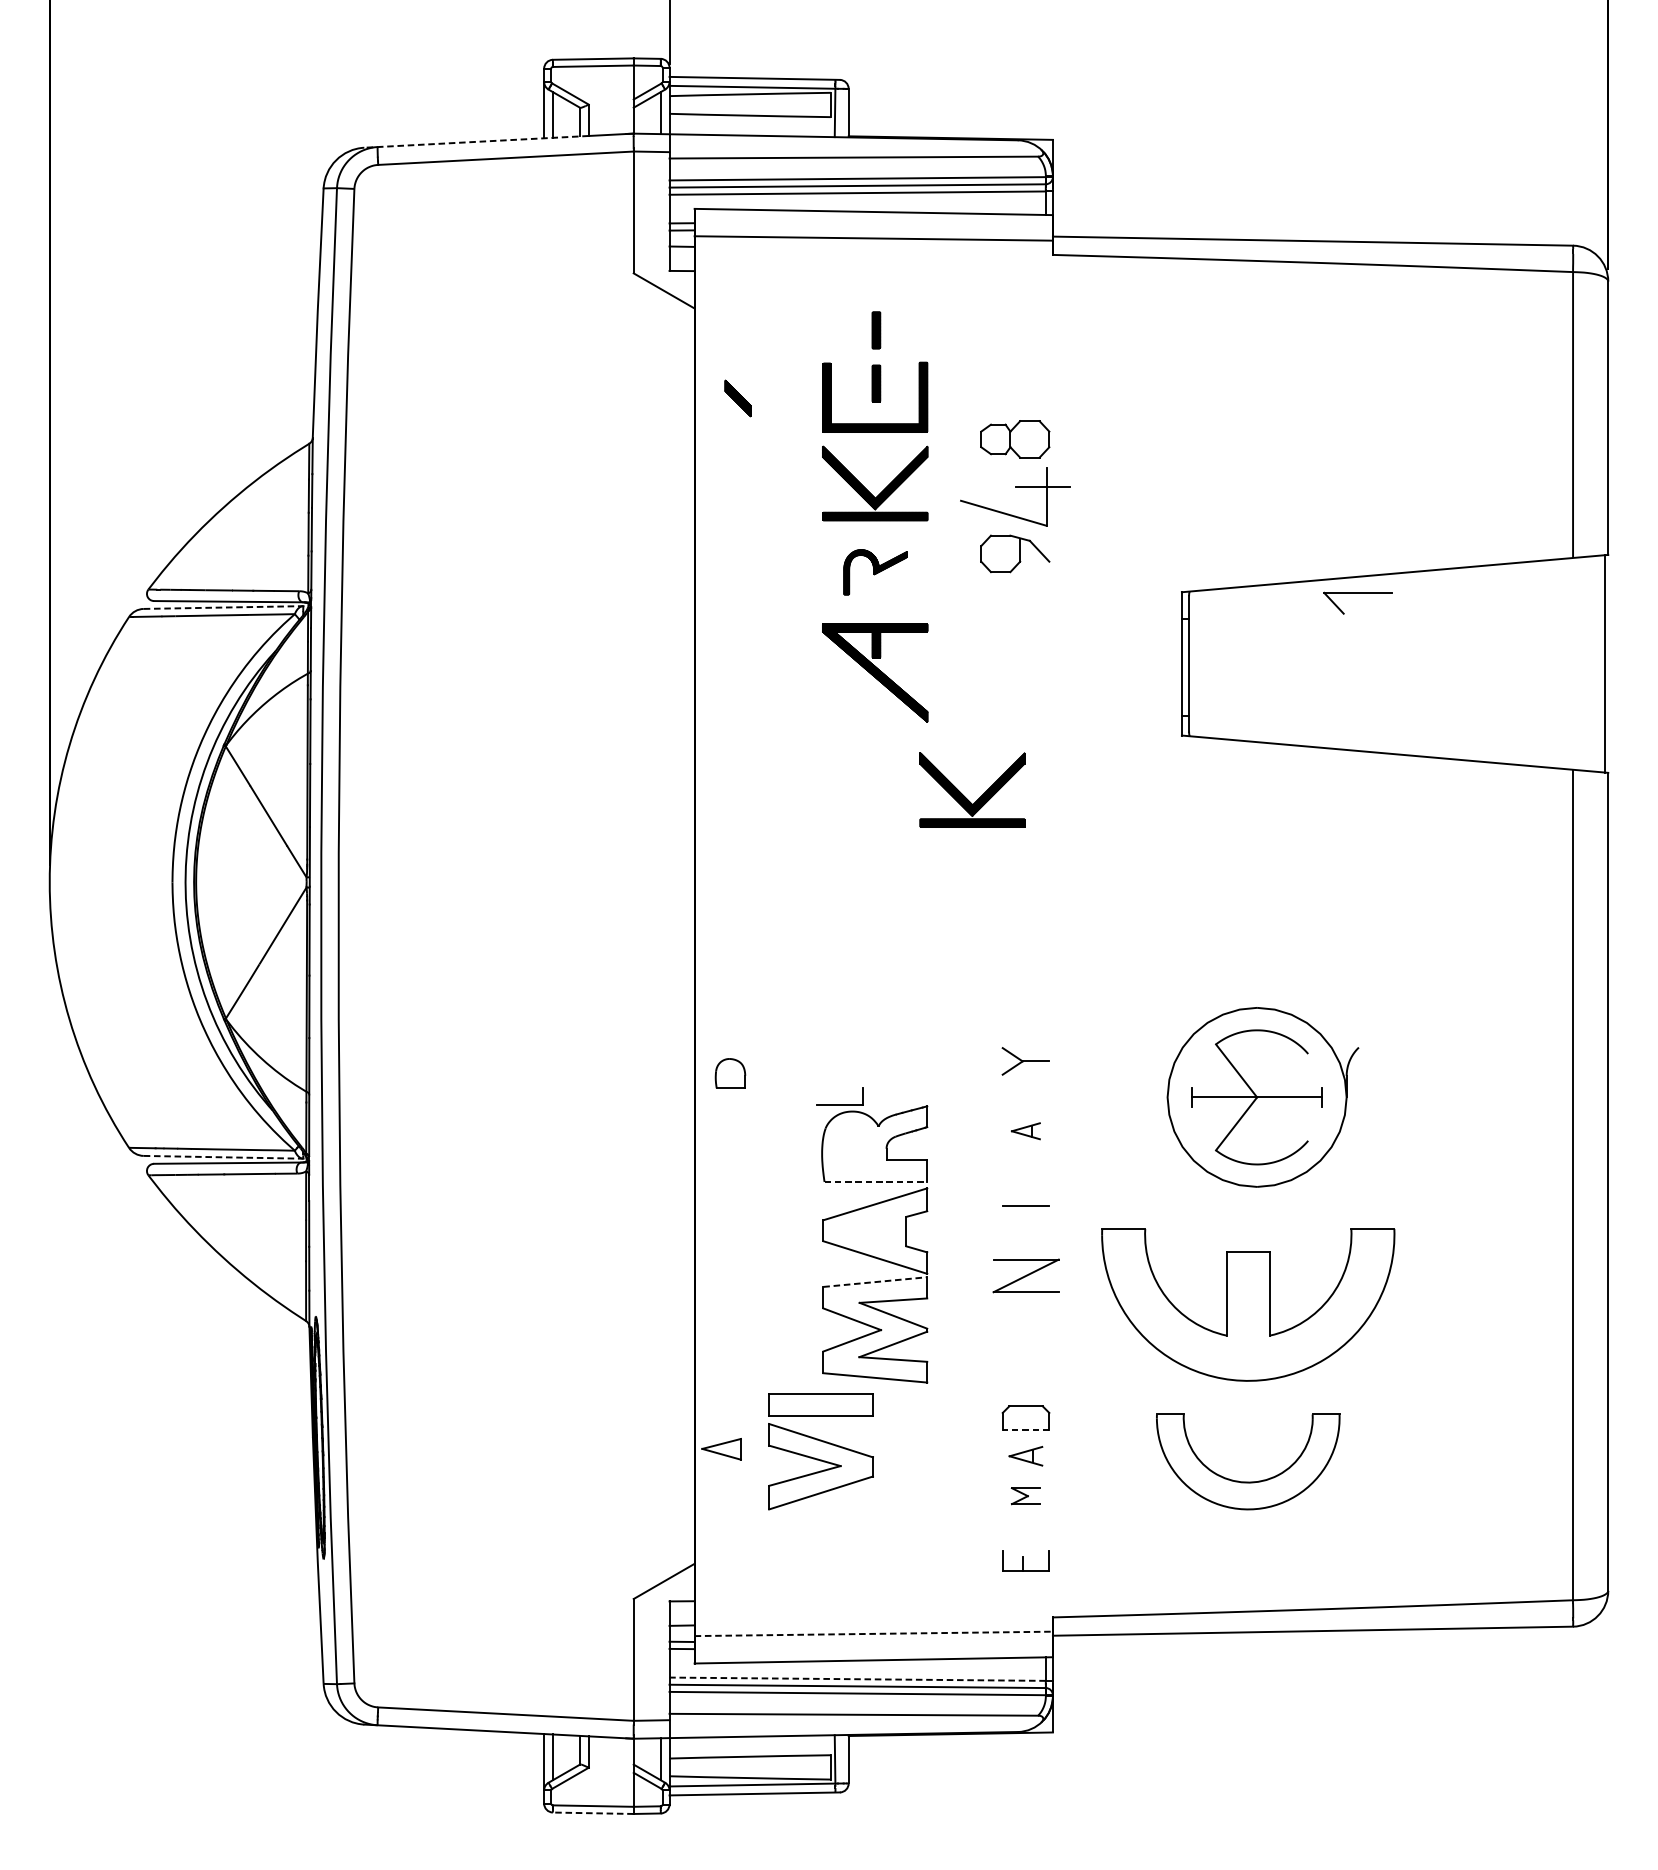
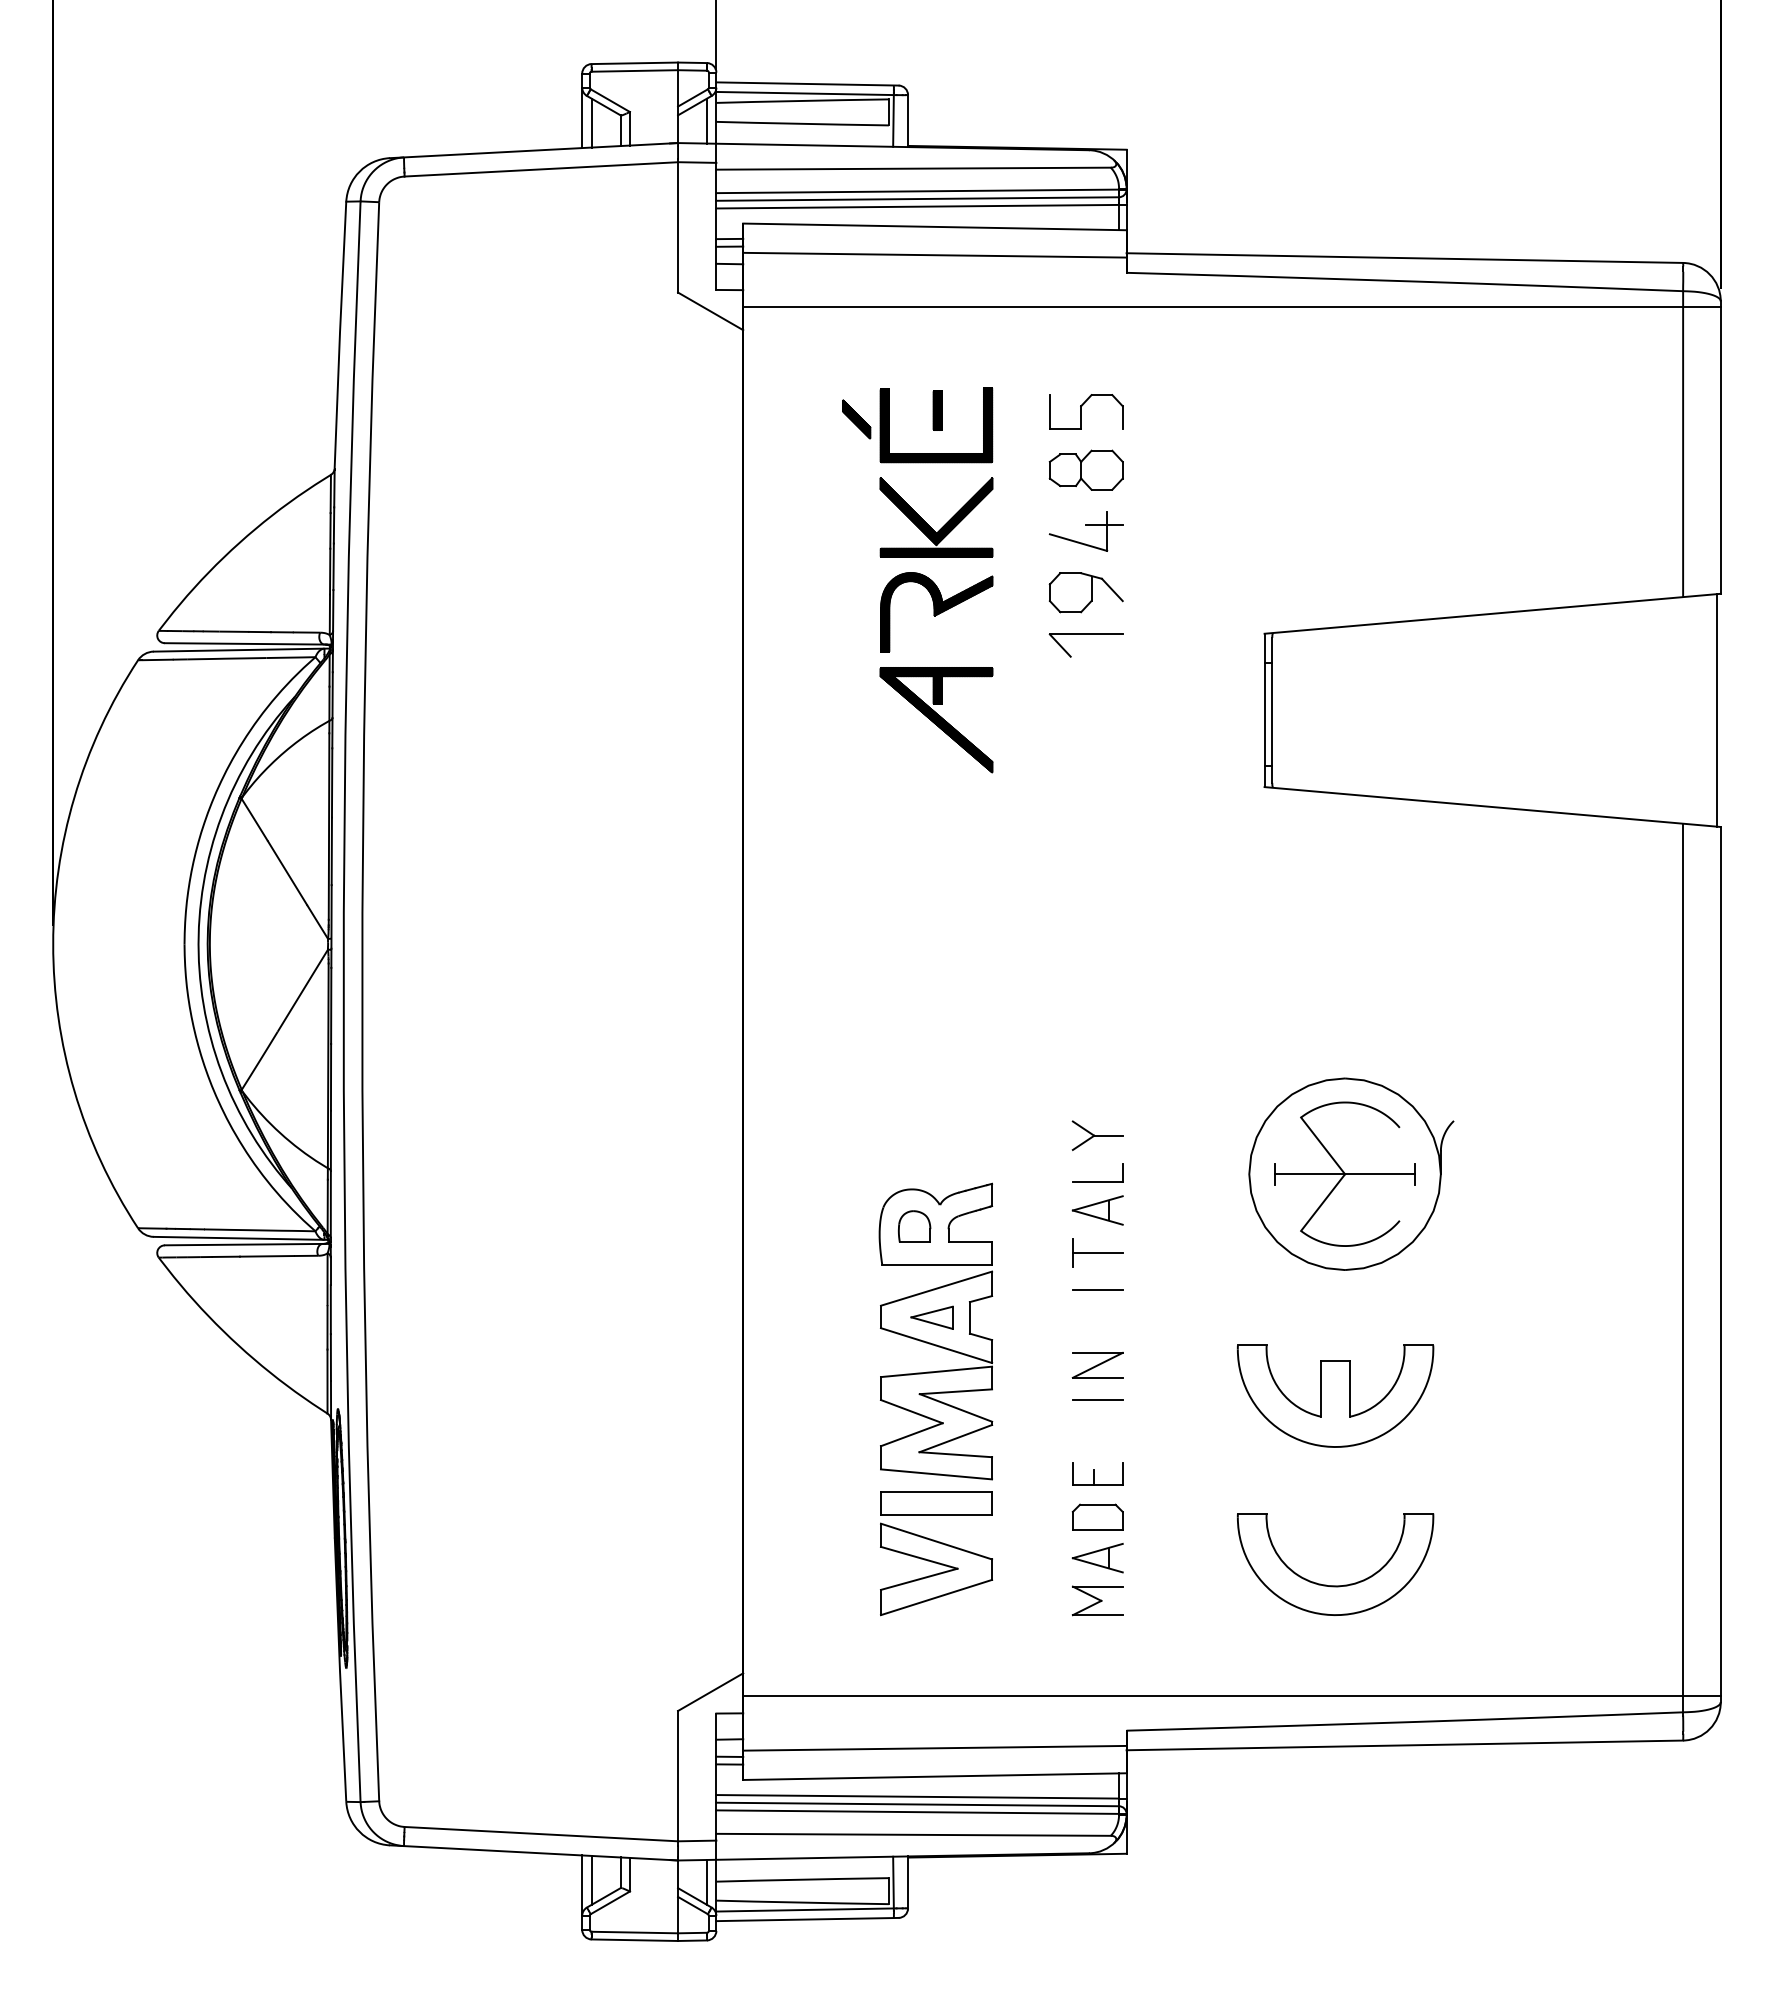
line: (476, 141) -> (509, 151), dashed -> solid
line: (1150, 287) -> (1231, 307), added
part: (876, 330) -> (937, 353), removed
part: (1015, 384) -> (1086, 411), added
part: (737, 398) -> (856, 419), moved
part: (1014, 496) -> (1085, 531), size x0.62
part: (875, 572) -> (936, 612), size x1.67
part: (1357, 592) -> (1085, 634), moved
line: (226, 607) -> (242, 650), dashed -> solid
part: (964, 796) -> (1032, 852), removed
part: (730, 1073) -> (914, 1226), moved
part: (839, 1104) -> (1097, 1181), moved
part: (1025, 1131) -> (1097, 1210), size x1.67
line: (225, 1157) -> (241, 1238), dashed -> solid
part: (1025, 1170) -> (1097, 1252), added
line: (876, 1181) -> (937, 1264), dashed -> solid
part: (1025, 1276) -> (1097, 1365), size x0.71
line: (875, 1281) -> (936, 1371), dashed -> solid
part: (1248, 1304) -> (1335, 1395), size x0.62
line: (1025, 1308) -> (1097, 1400), added
line: (1025, 1429) -> (1097, 1529), dashed -> solid
part: (721, 1449) -> (931, 1317), moved
part: (821, 1451) -> (936, 1553), moved
part: (1025, 1456) -> (1097, 1558), size x1.43
part: (1025, 1495) -> (1097, 1600), size x1.67
part: (1025, 1560) -> (1097, 1473), moved
line: (1150, 1585) -> (1231, 1696), added
line: (873, 1634) -> (934, 1748), dashed -> solid
line: (857, 1678) -> (917, 1796), dashed -> solid
line: (593, 1813) -> (634, 1940), dashed -> solid

